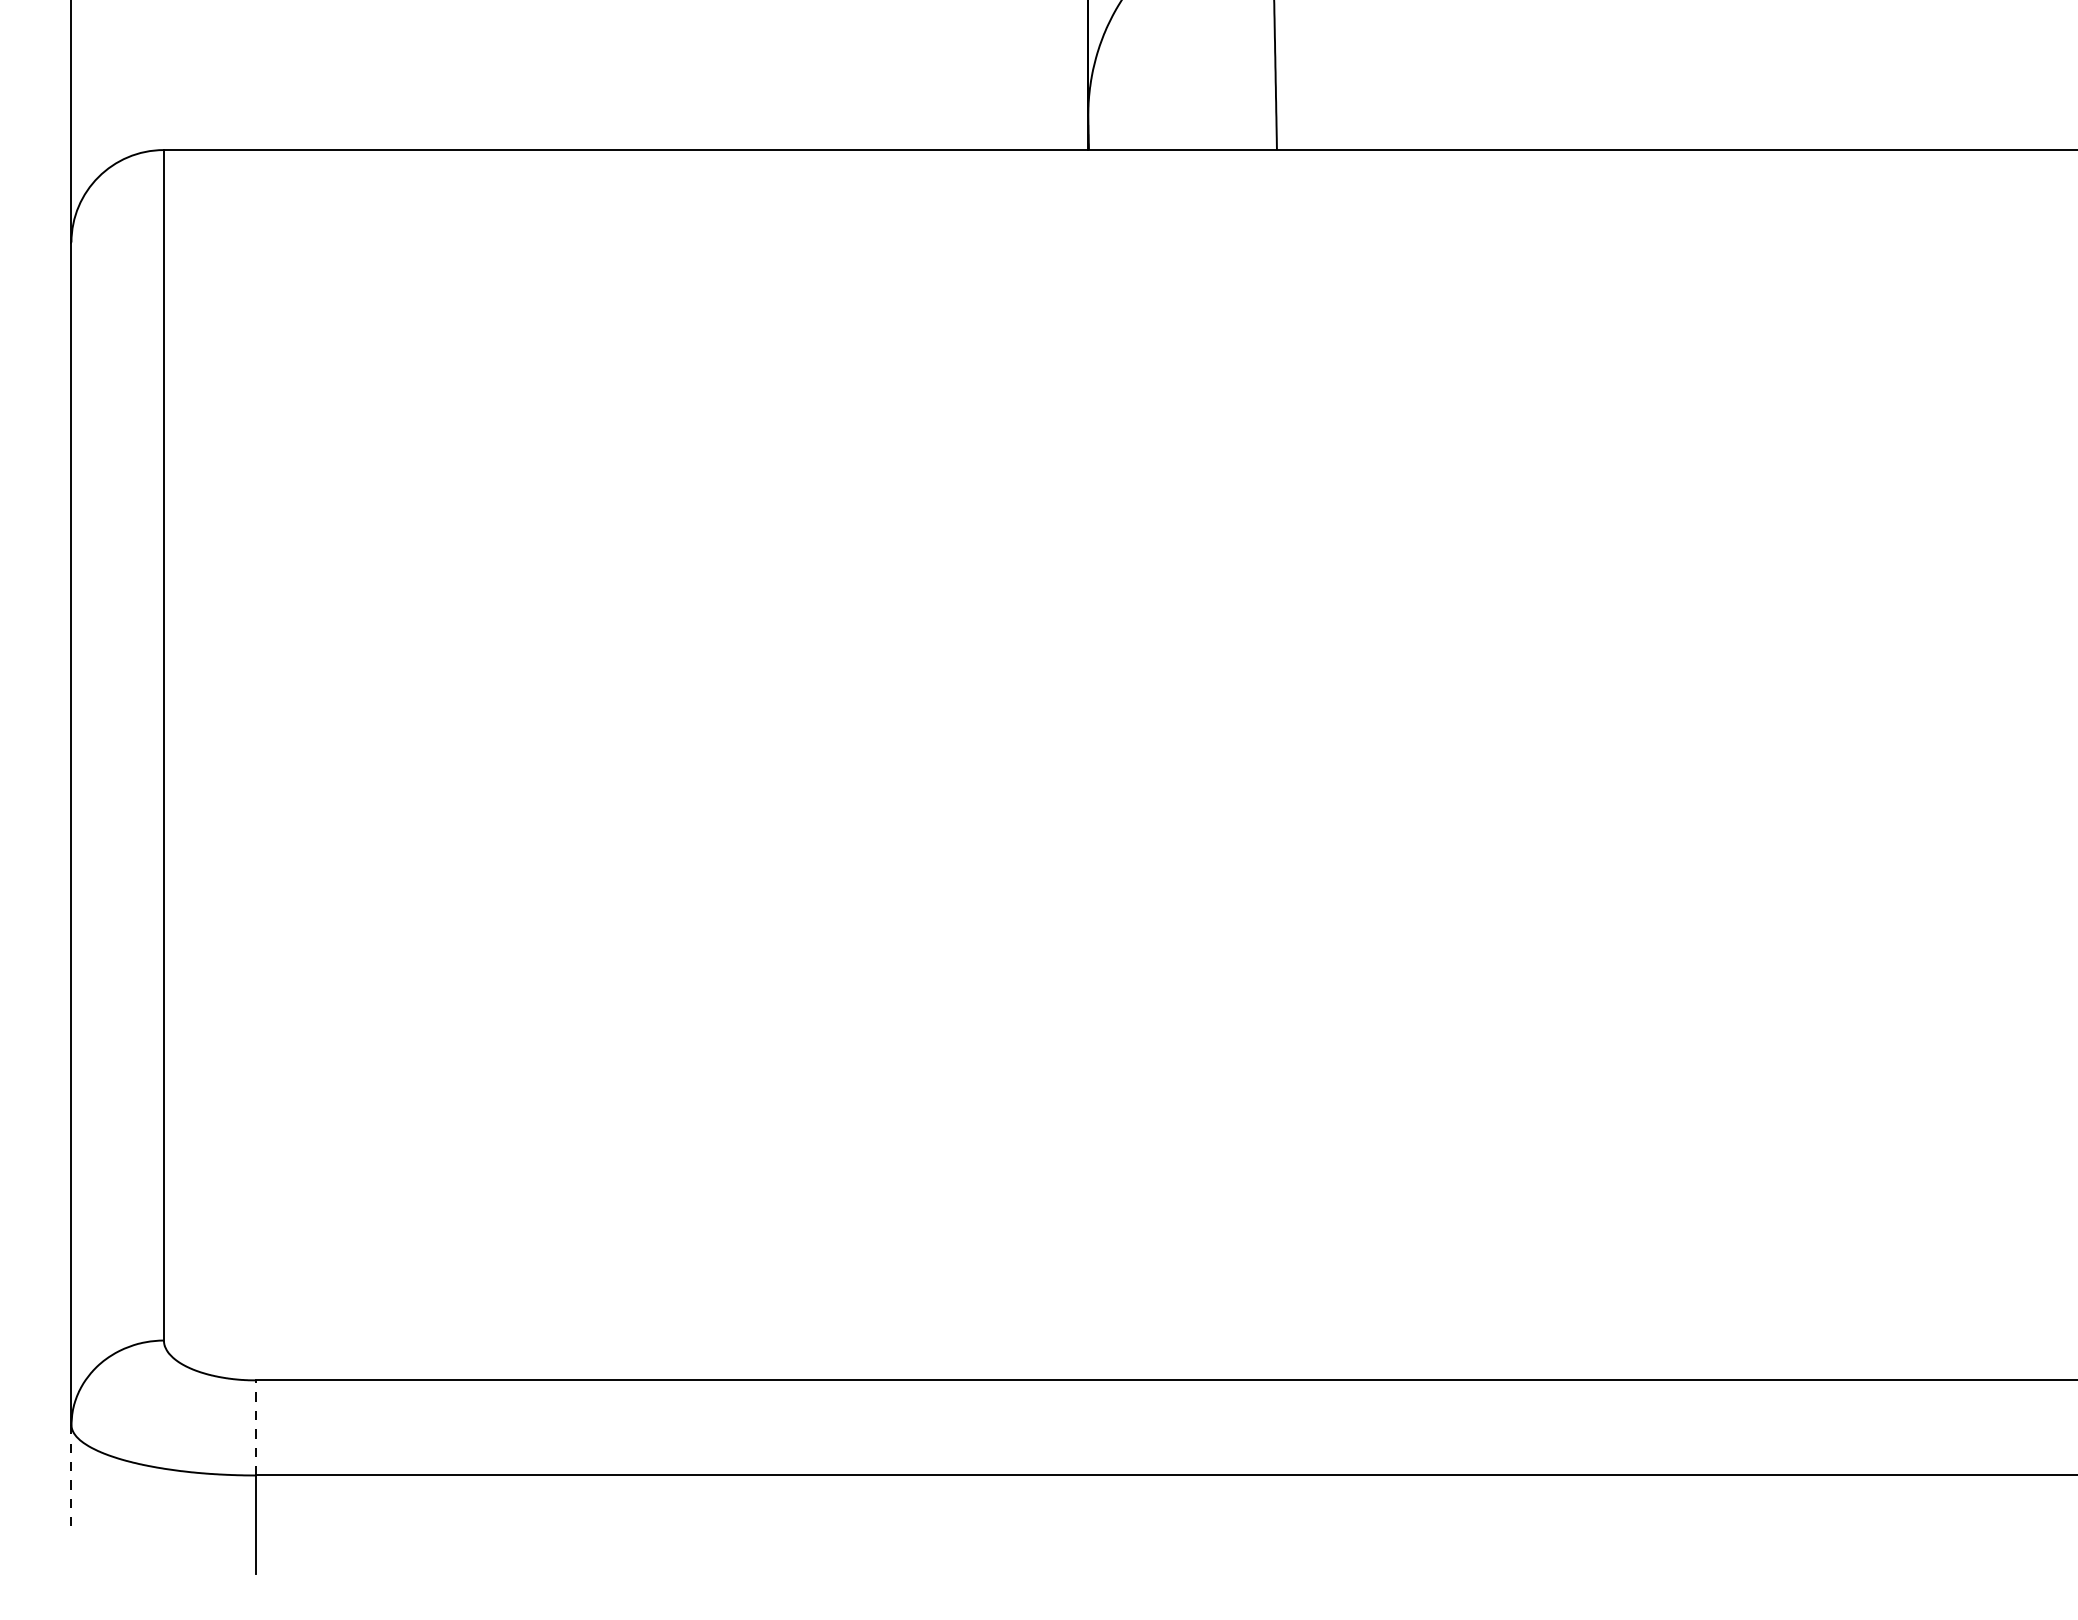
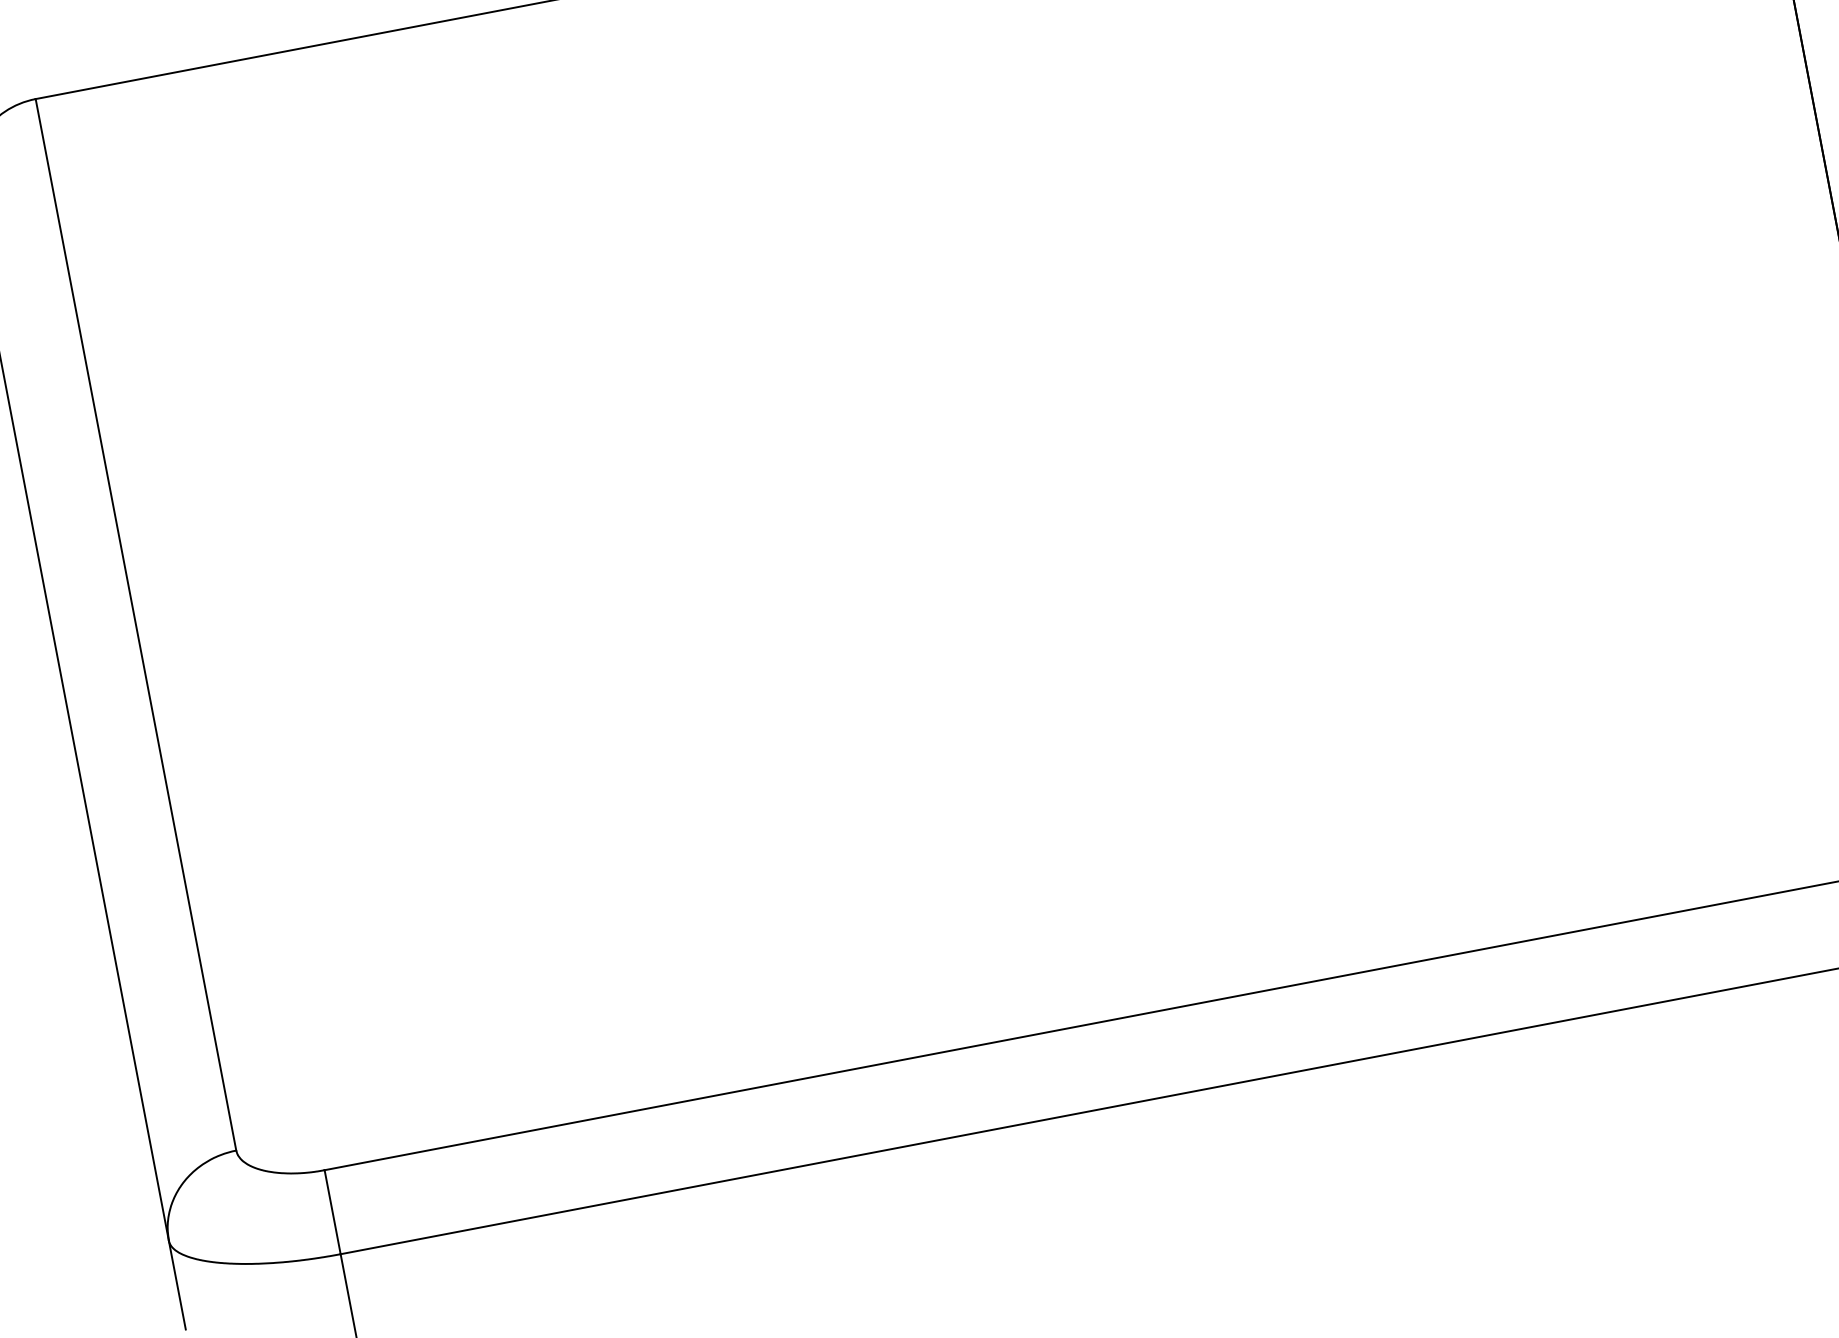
line: (256, 1427) -> (332, 1211), dashed -> solid
line: (71, 1475) -> (177, 1285), dashed -> solid

